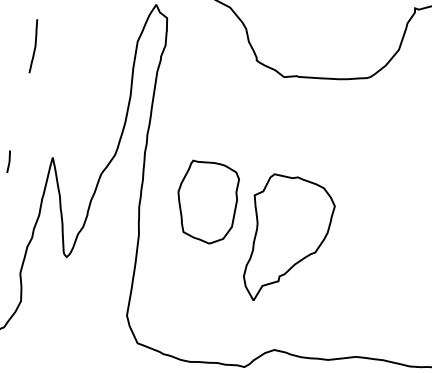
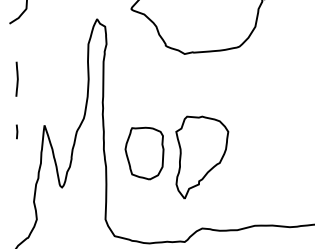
line: (33, 45) -> (16, 78), moved
part: (206, 202) -> (144, 153), moved

